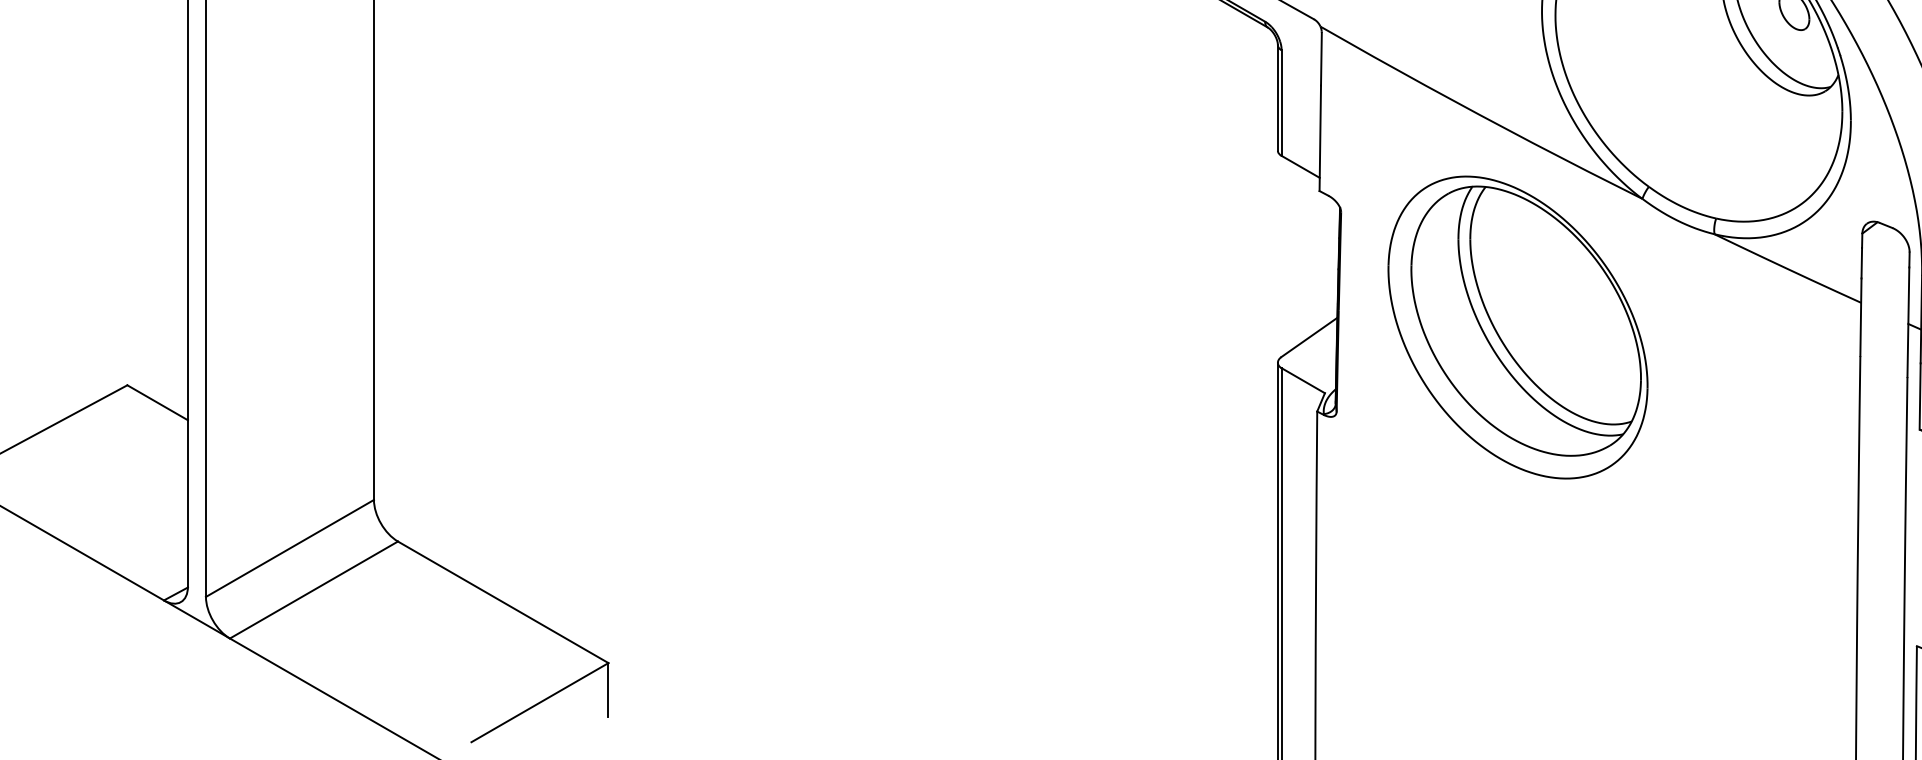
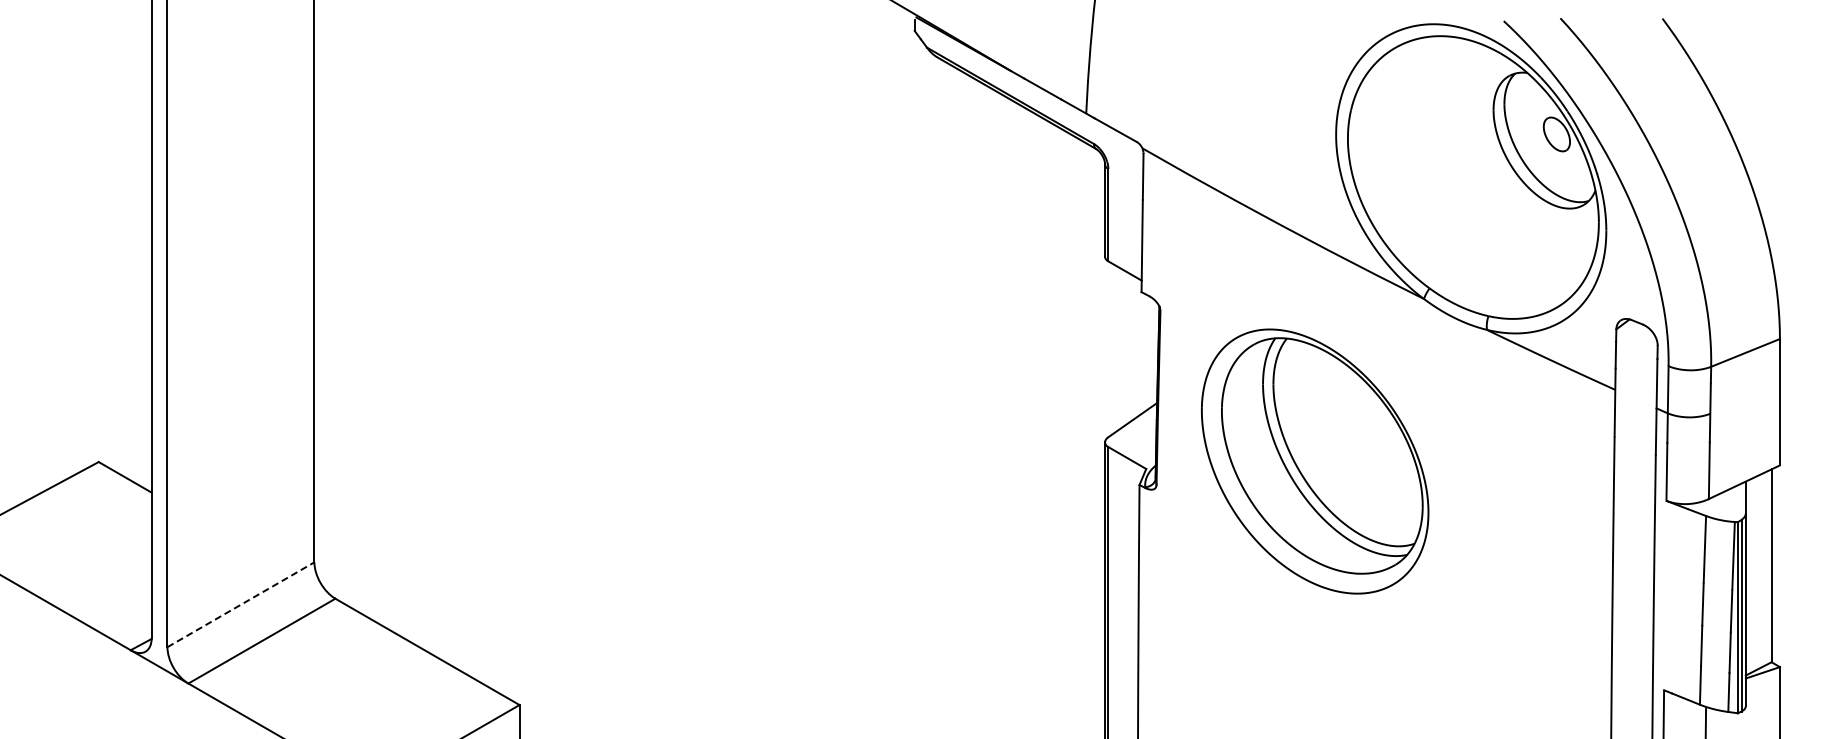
part: (1518, 327) -> (1315, 461), moved
line: (289, 548) -> (240, 604), solid -> dashed

